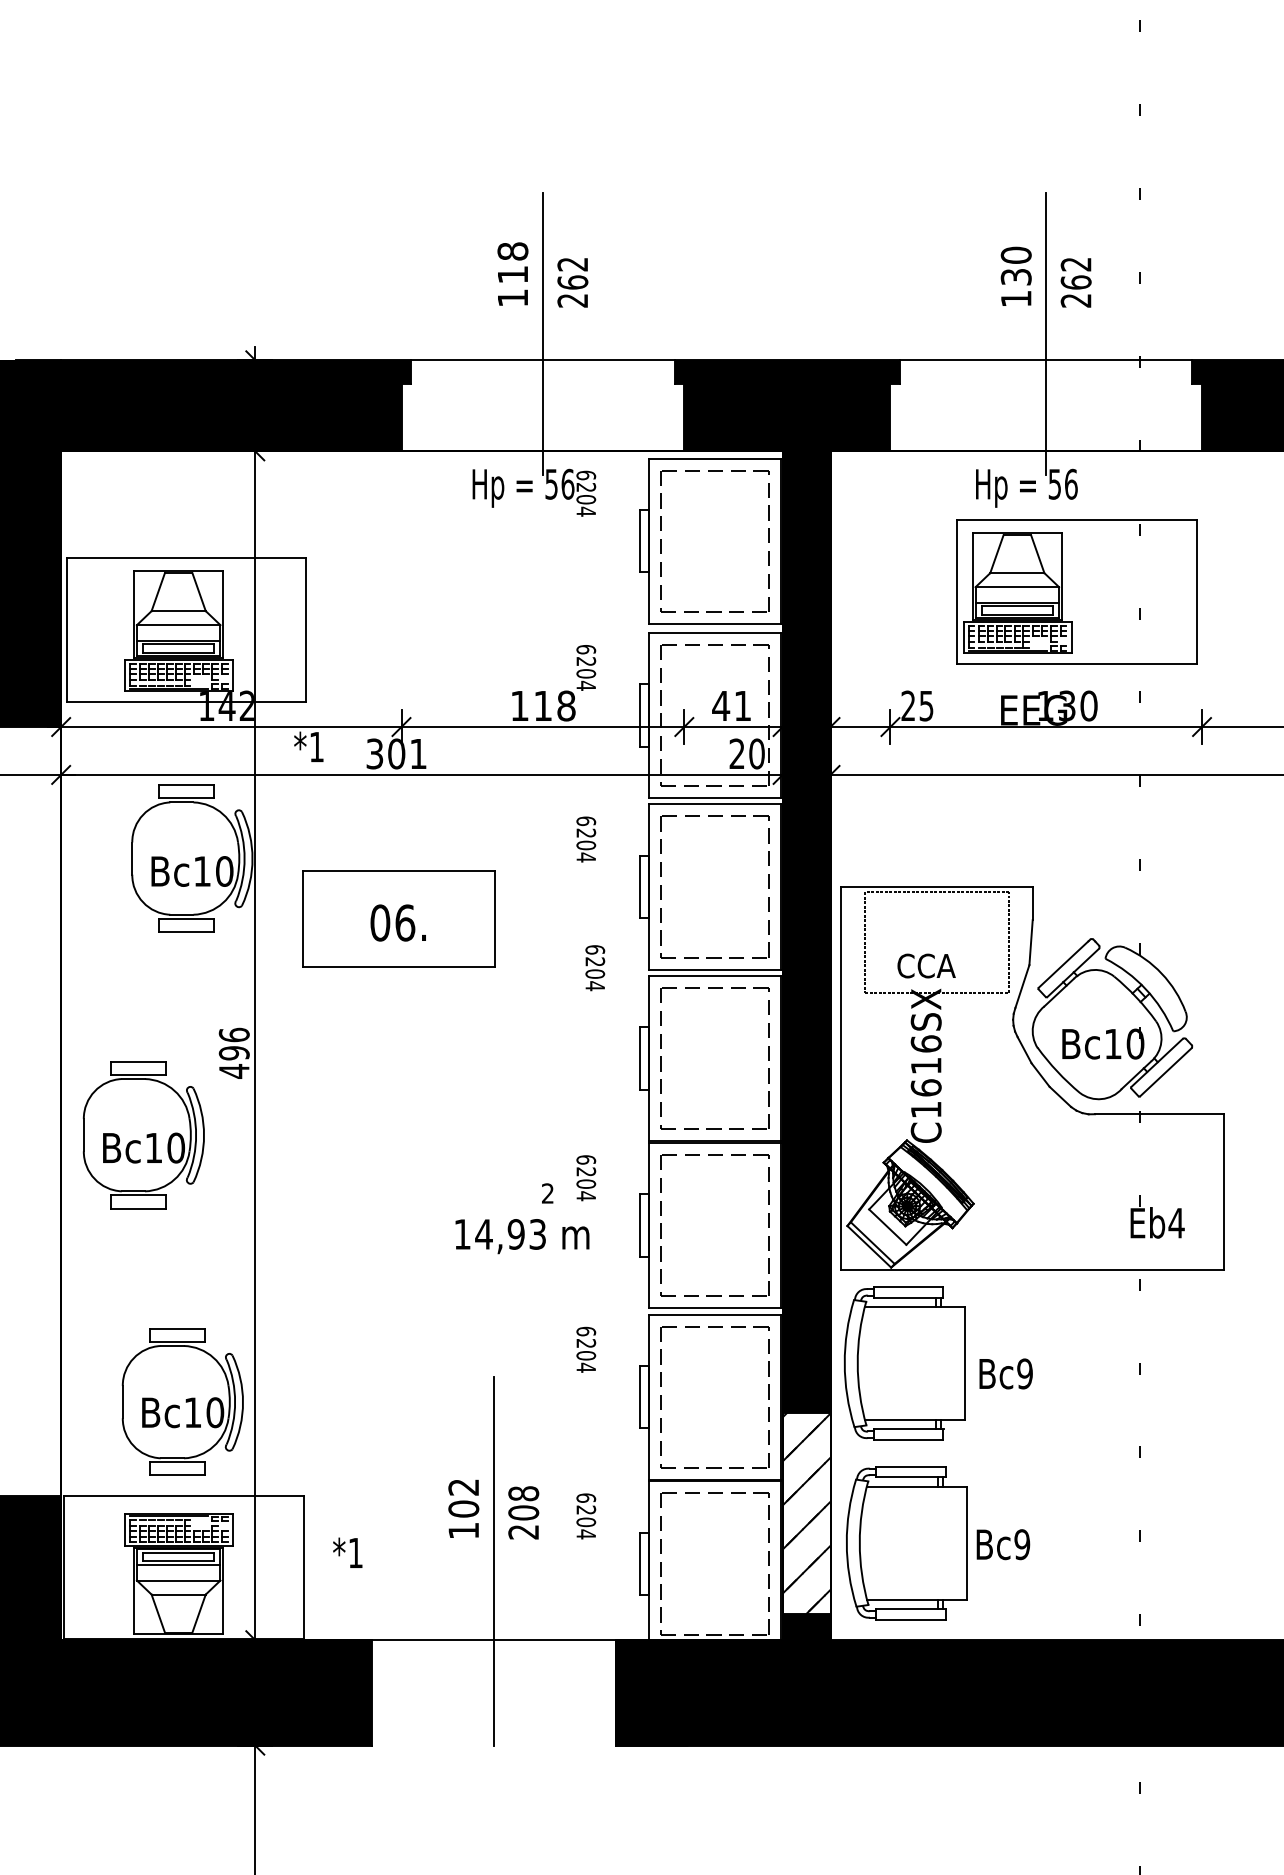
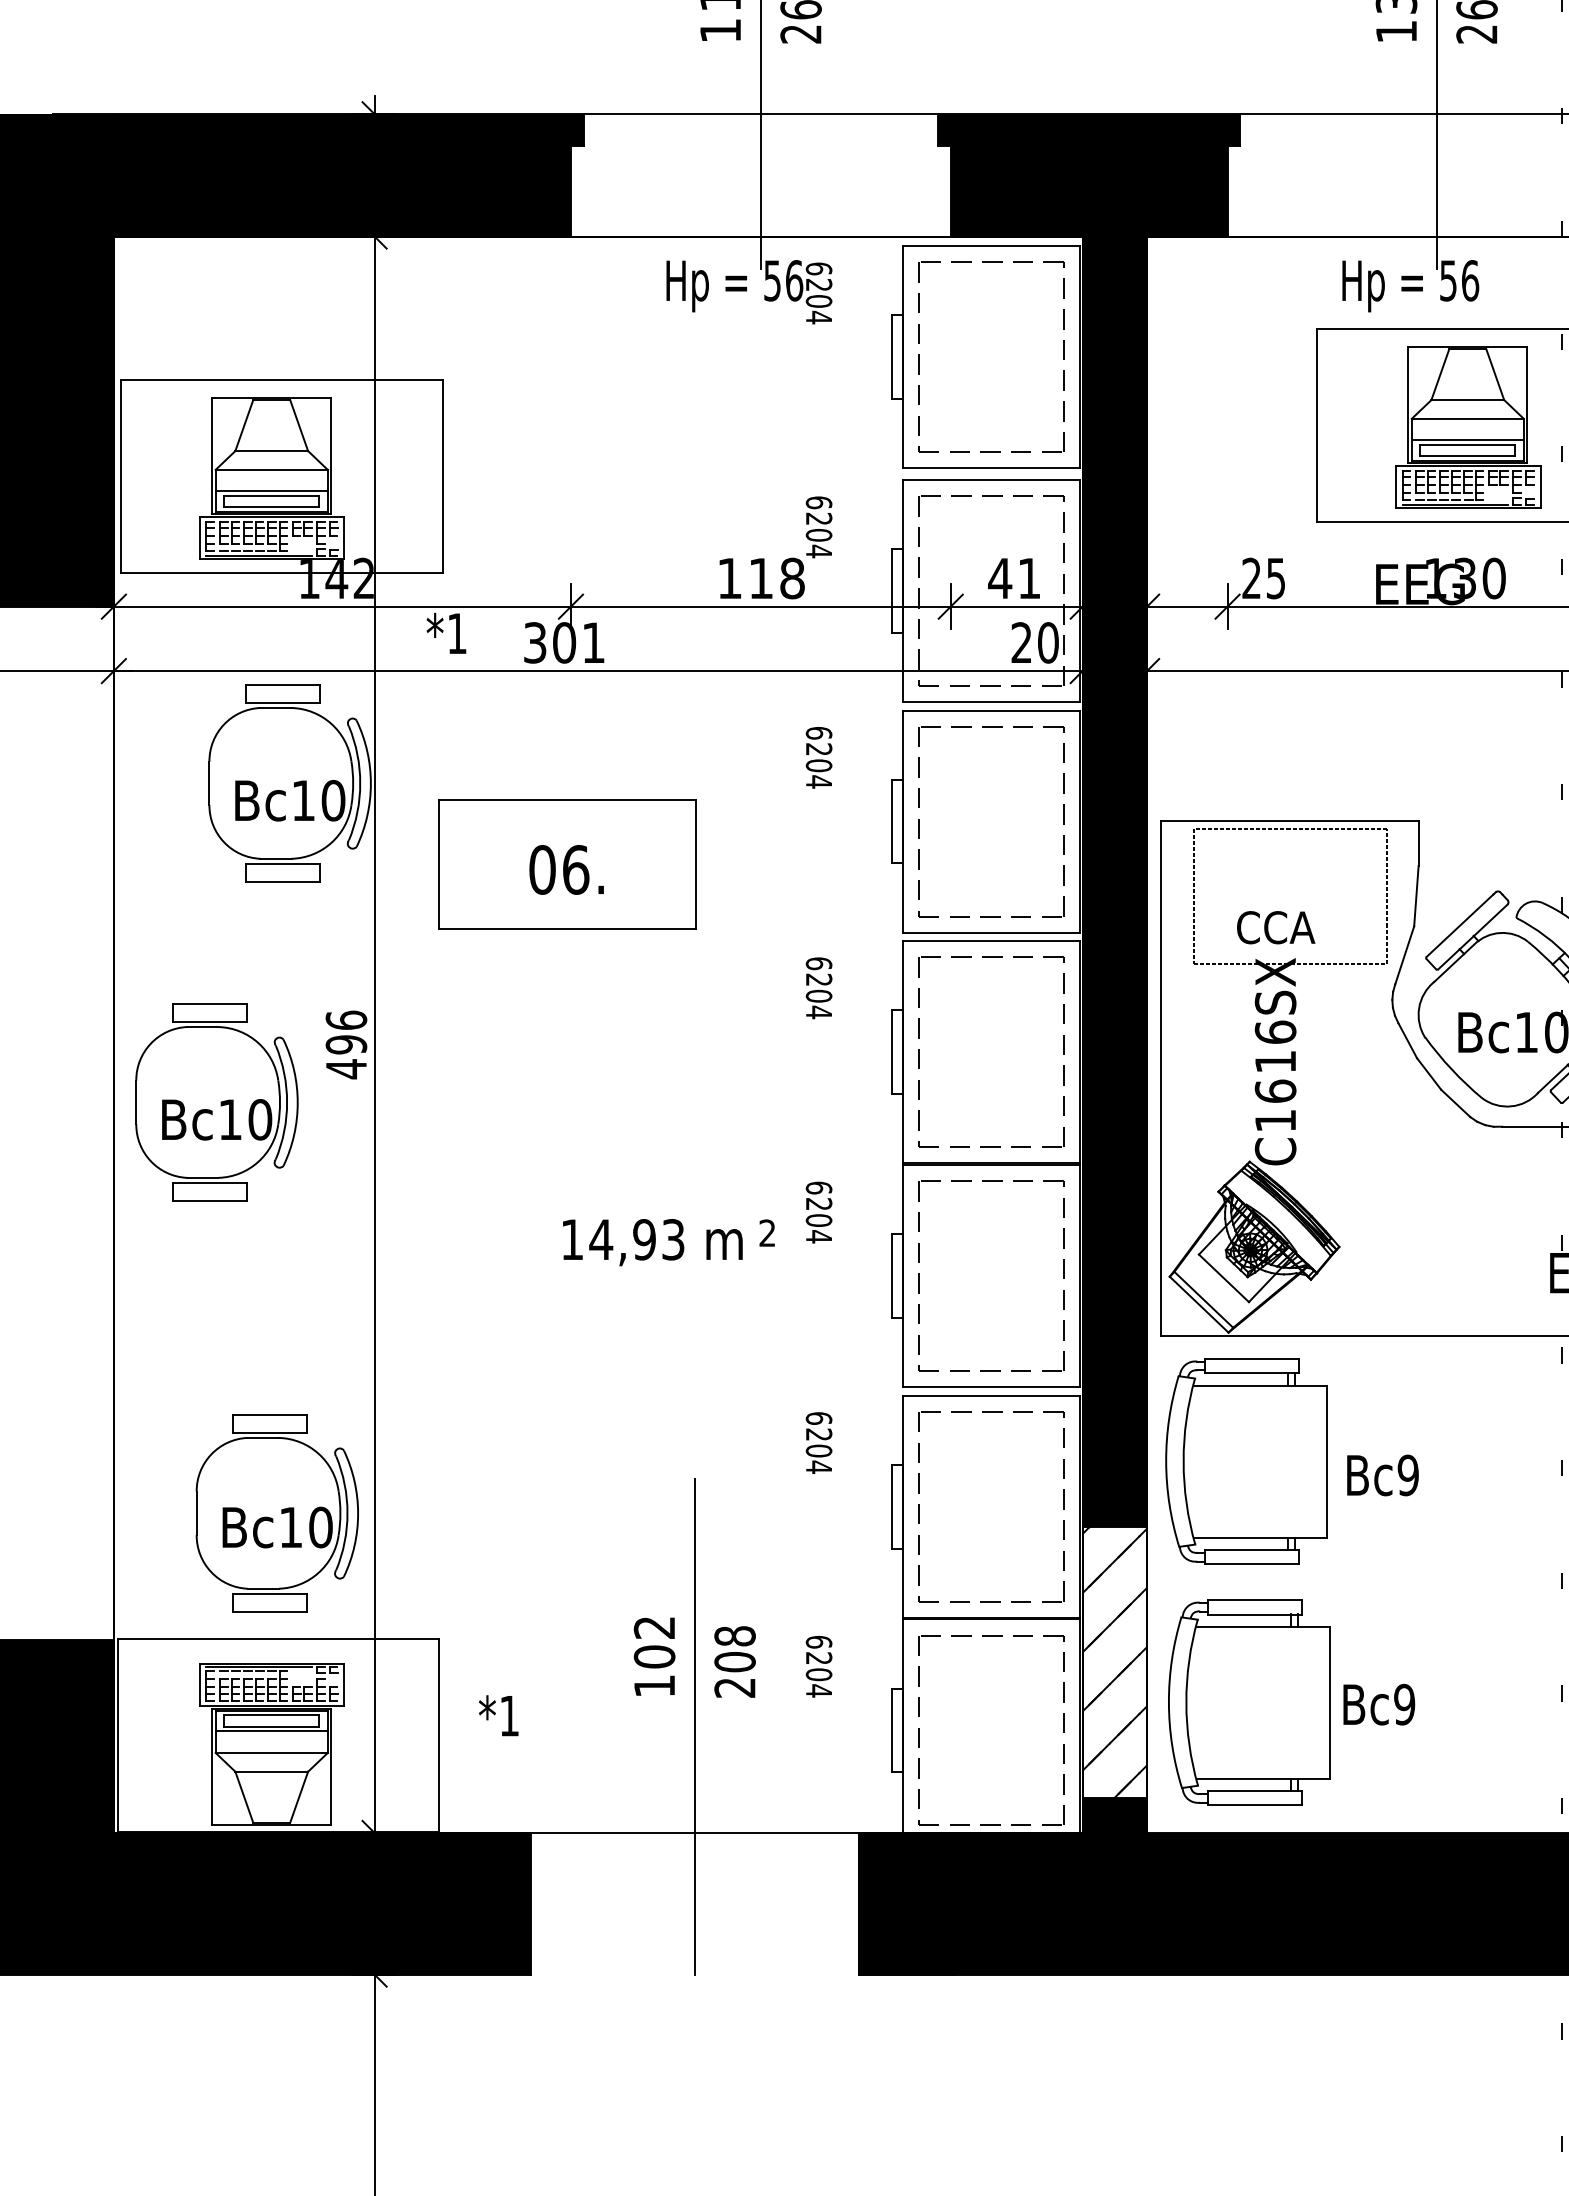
part: (1017, 592) -> (1468, 426), moved
text: (595, 968) -> (819, 988), moved
part: (143, 1135) -> (216, 1102), moved
text: (522, 1236) -> (652, 1242), moved

